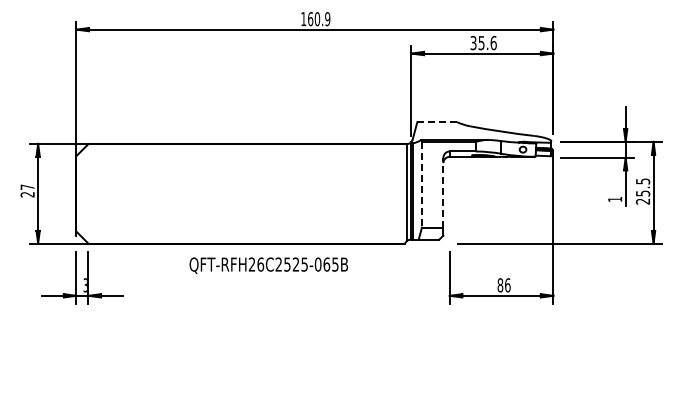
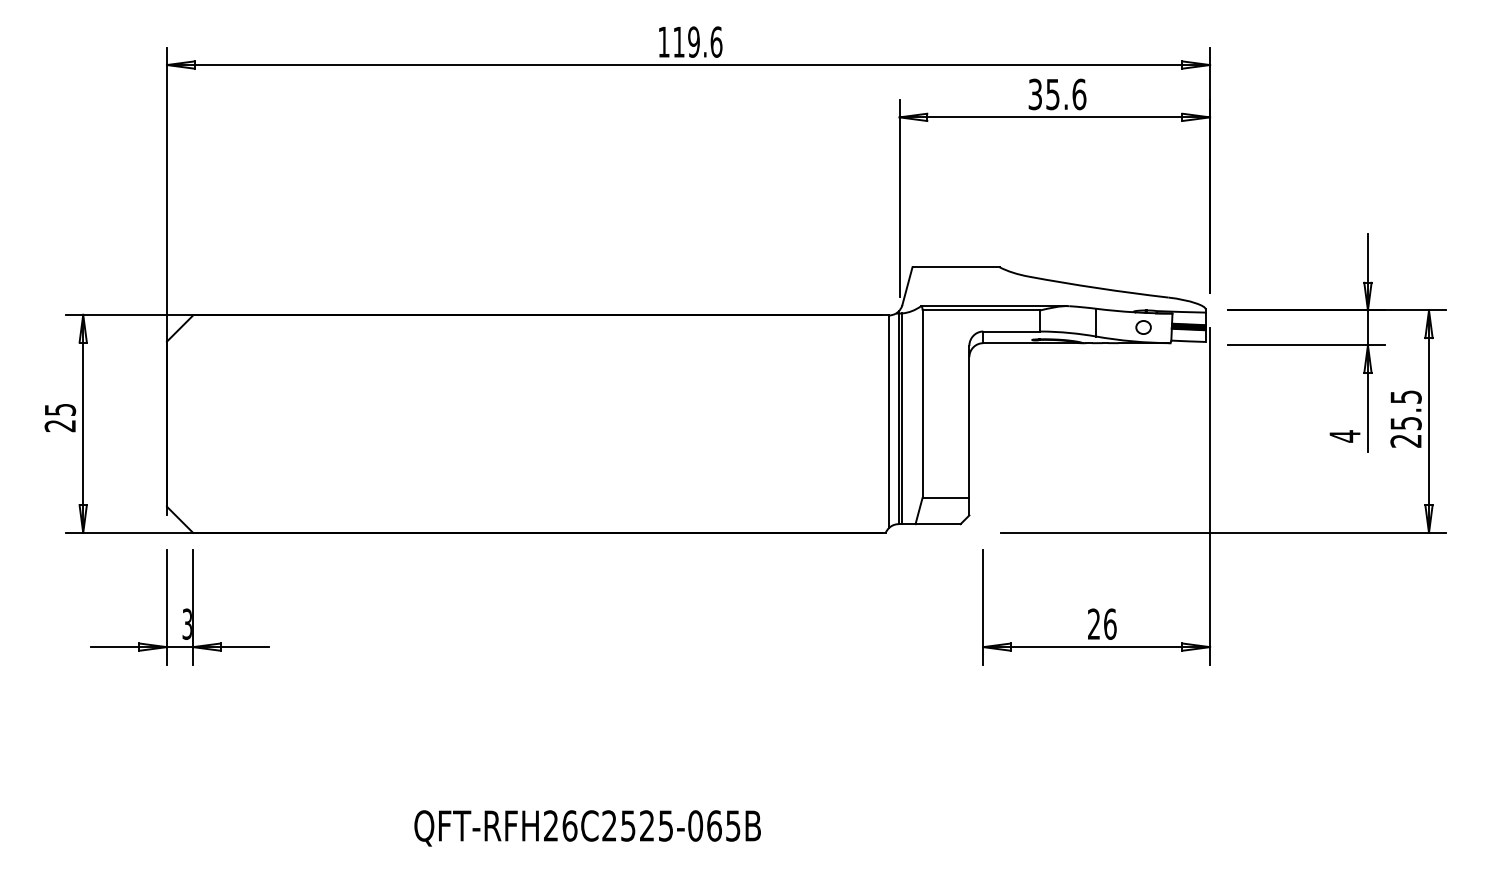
text: (319, 19) -> (698, 42), 160.9 -> 119.6
line: (437, 122) -> (956, 268), dashed -> solid
line: (421, 184) -> (921, 403), dashed -> solid
text: (27, 187) -> (59, 410), 27 -> 25
line: (443, 192) -> (969, 421), dashed -> solid
text: (615, 199) -> (1345, 436), 1 -> 4
text: (268, 265) -> (586, 827), moved
text: (500, 285) -> (1094, 624), 86 -> 26

